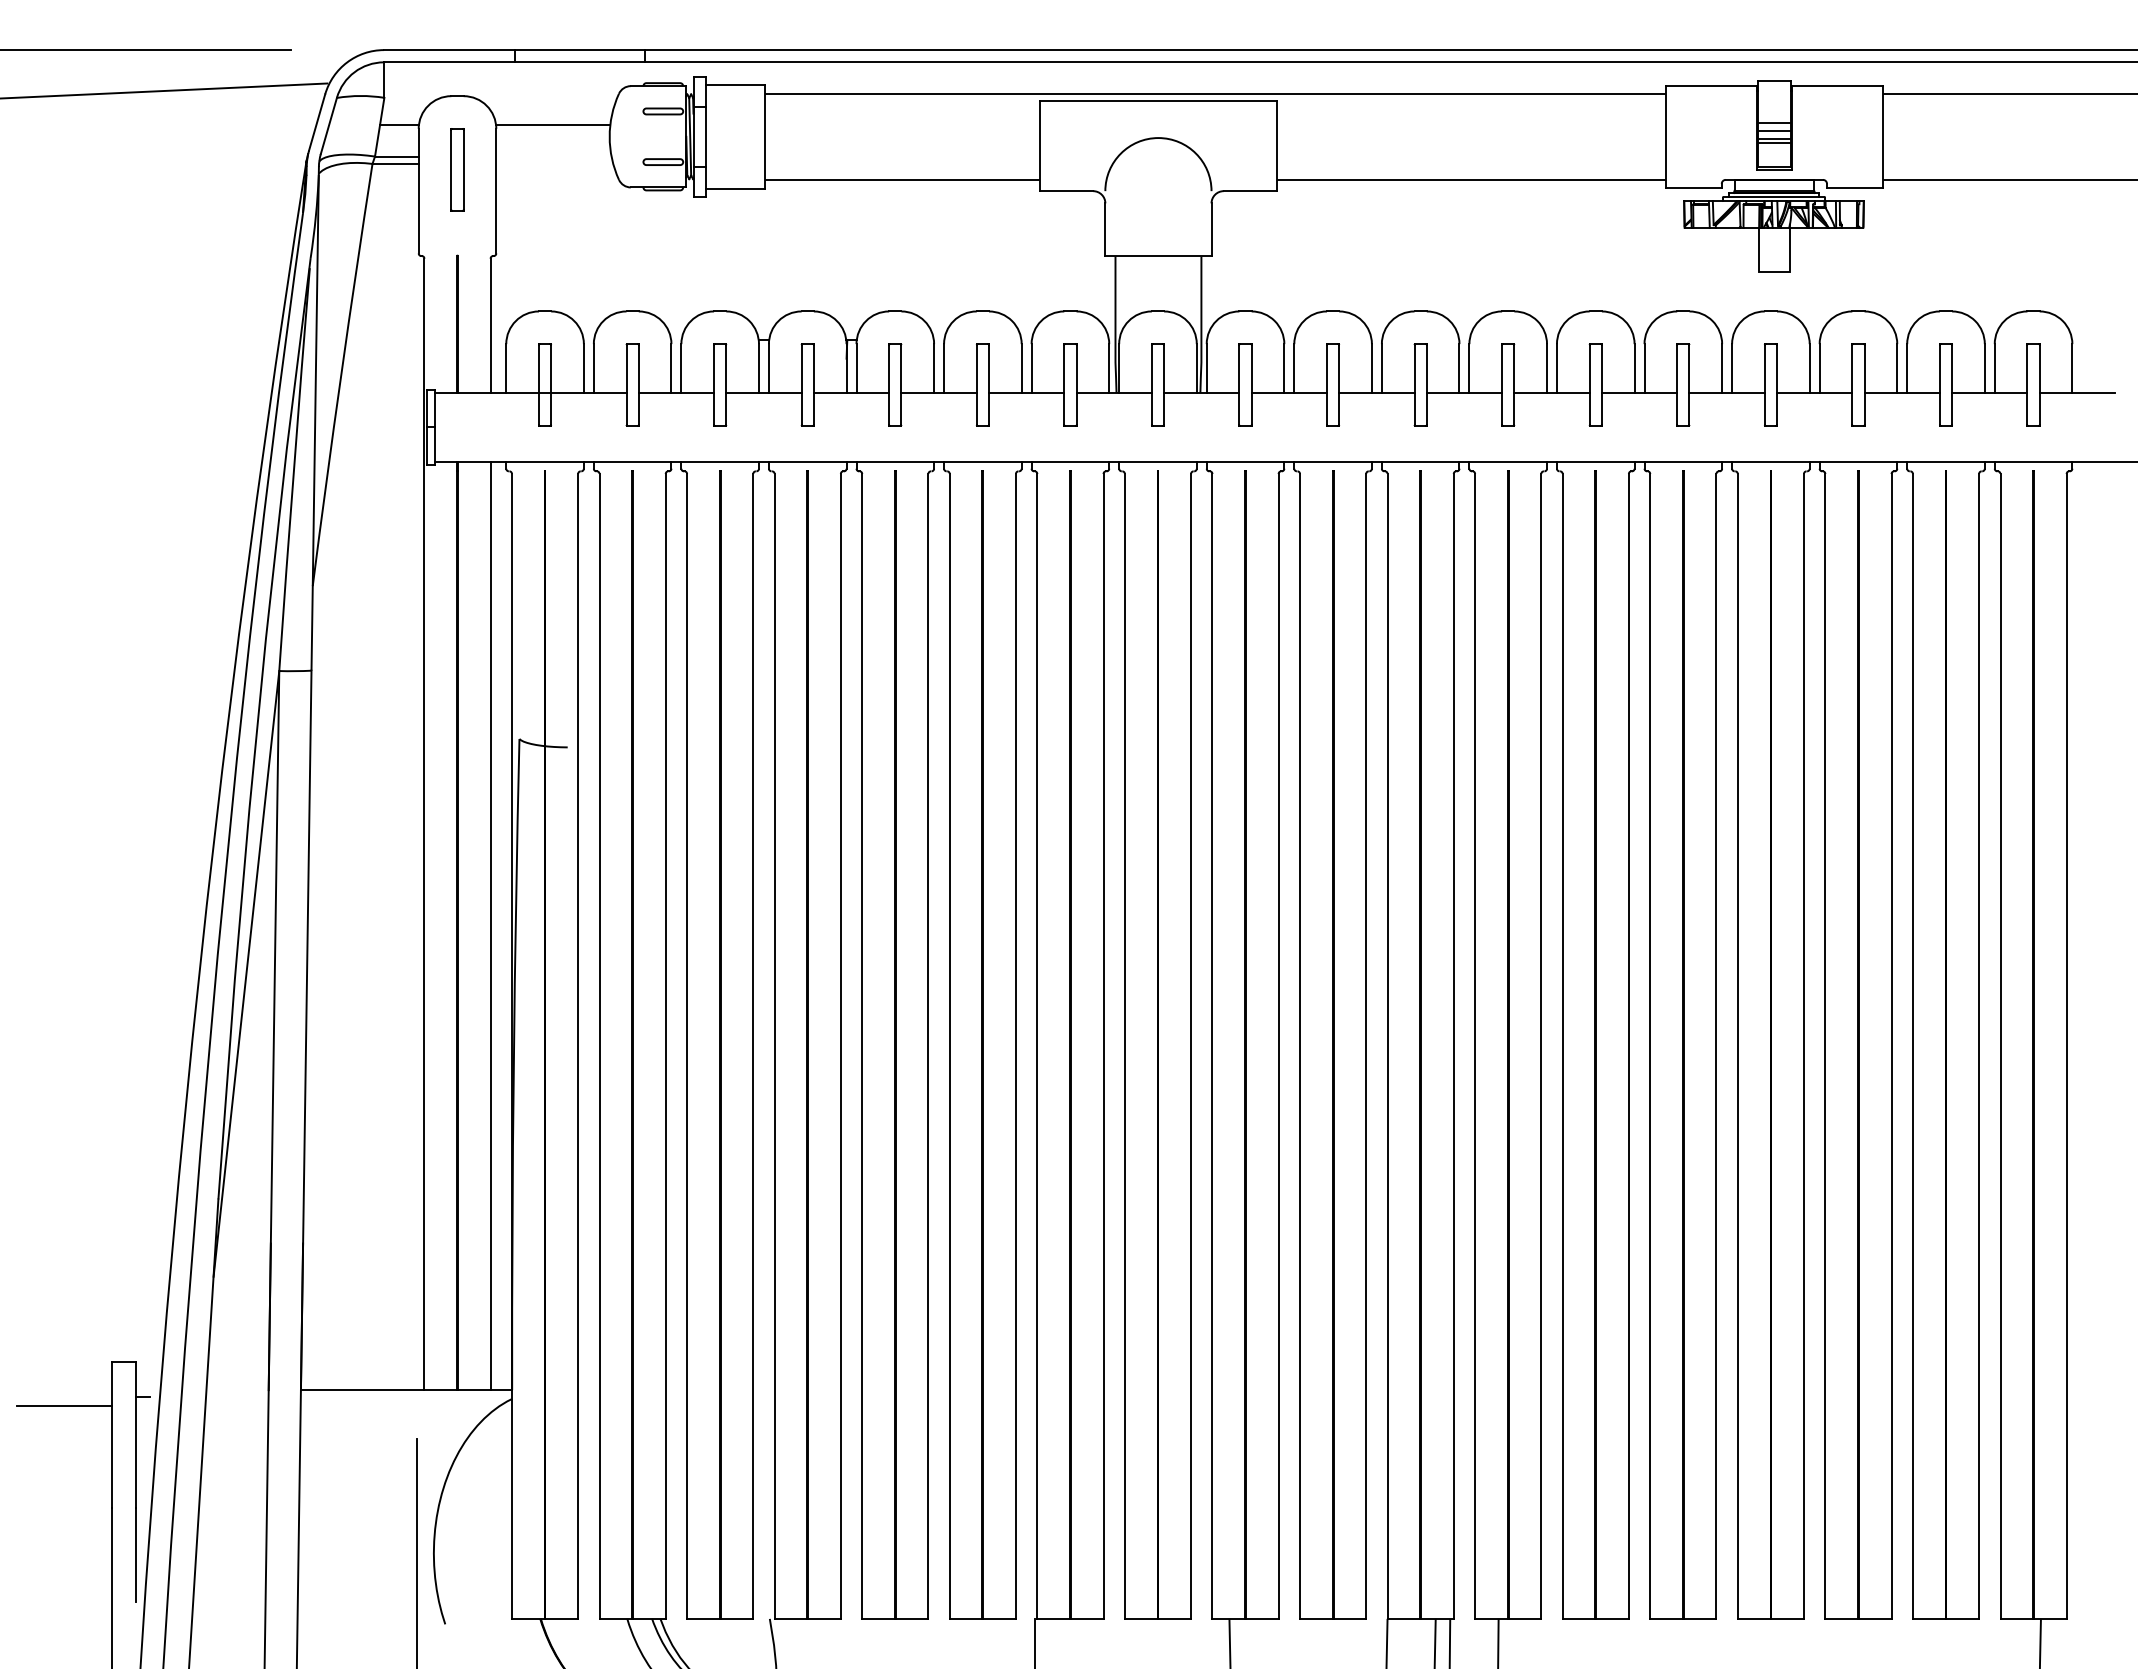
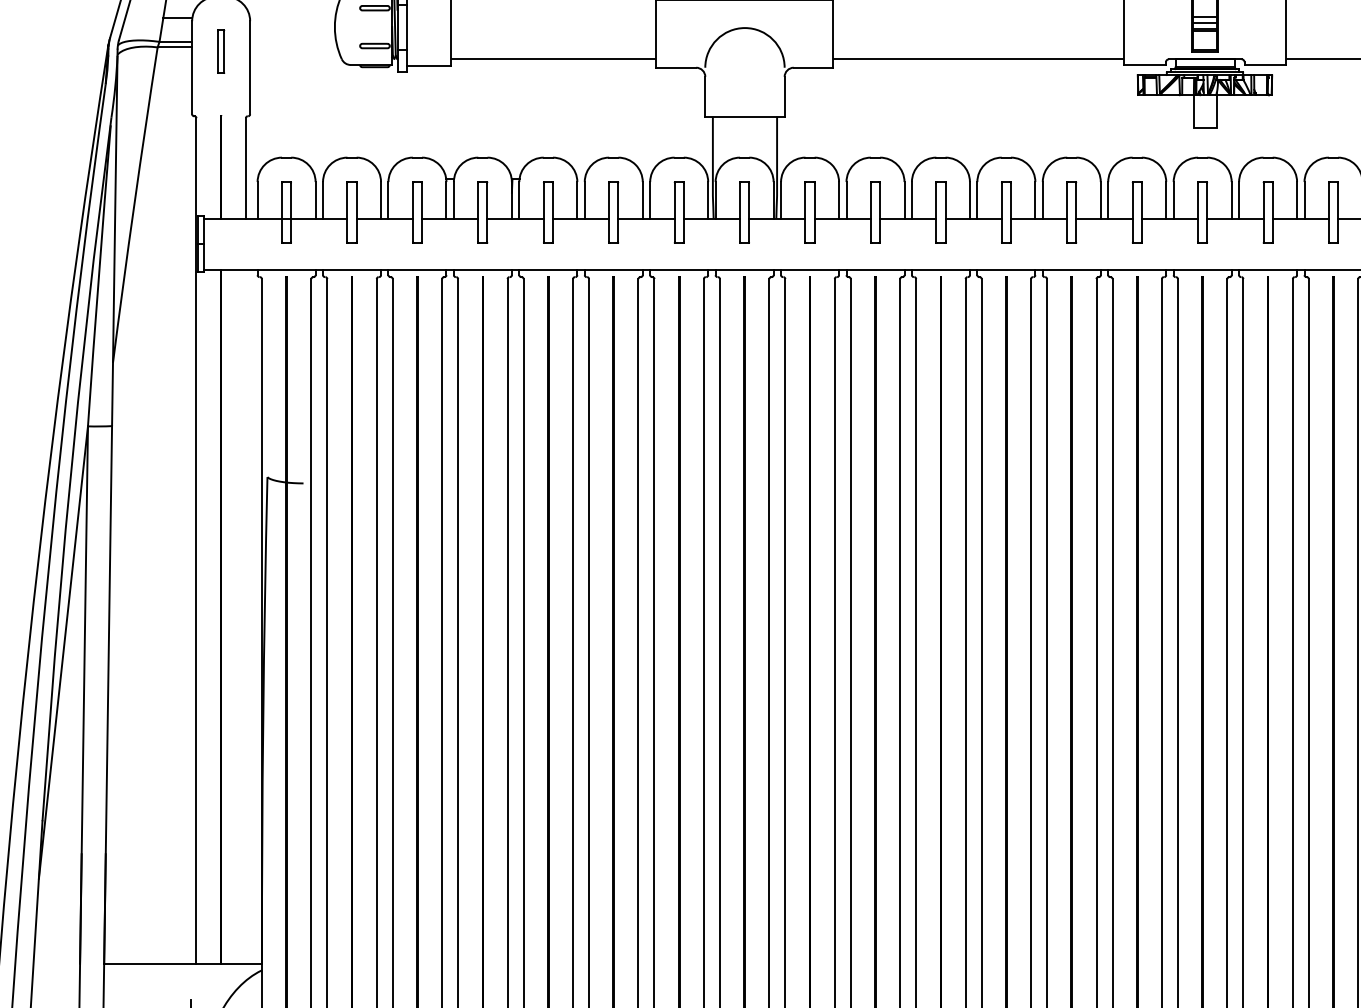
line: (553, 125) -> (292, 18), removed
part: (457, 169) -> (221, 51), size x0.7
line: (490, 925) -> (245, 616), removed

